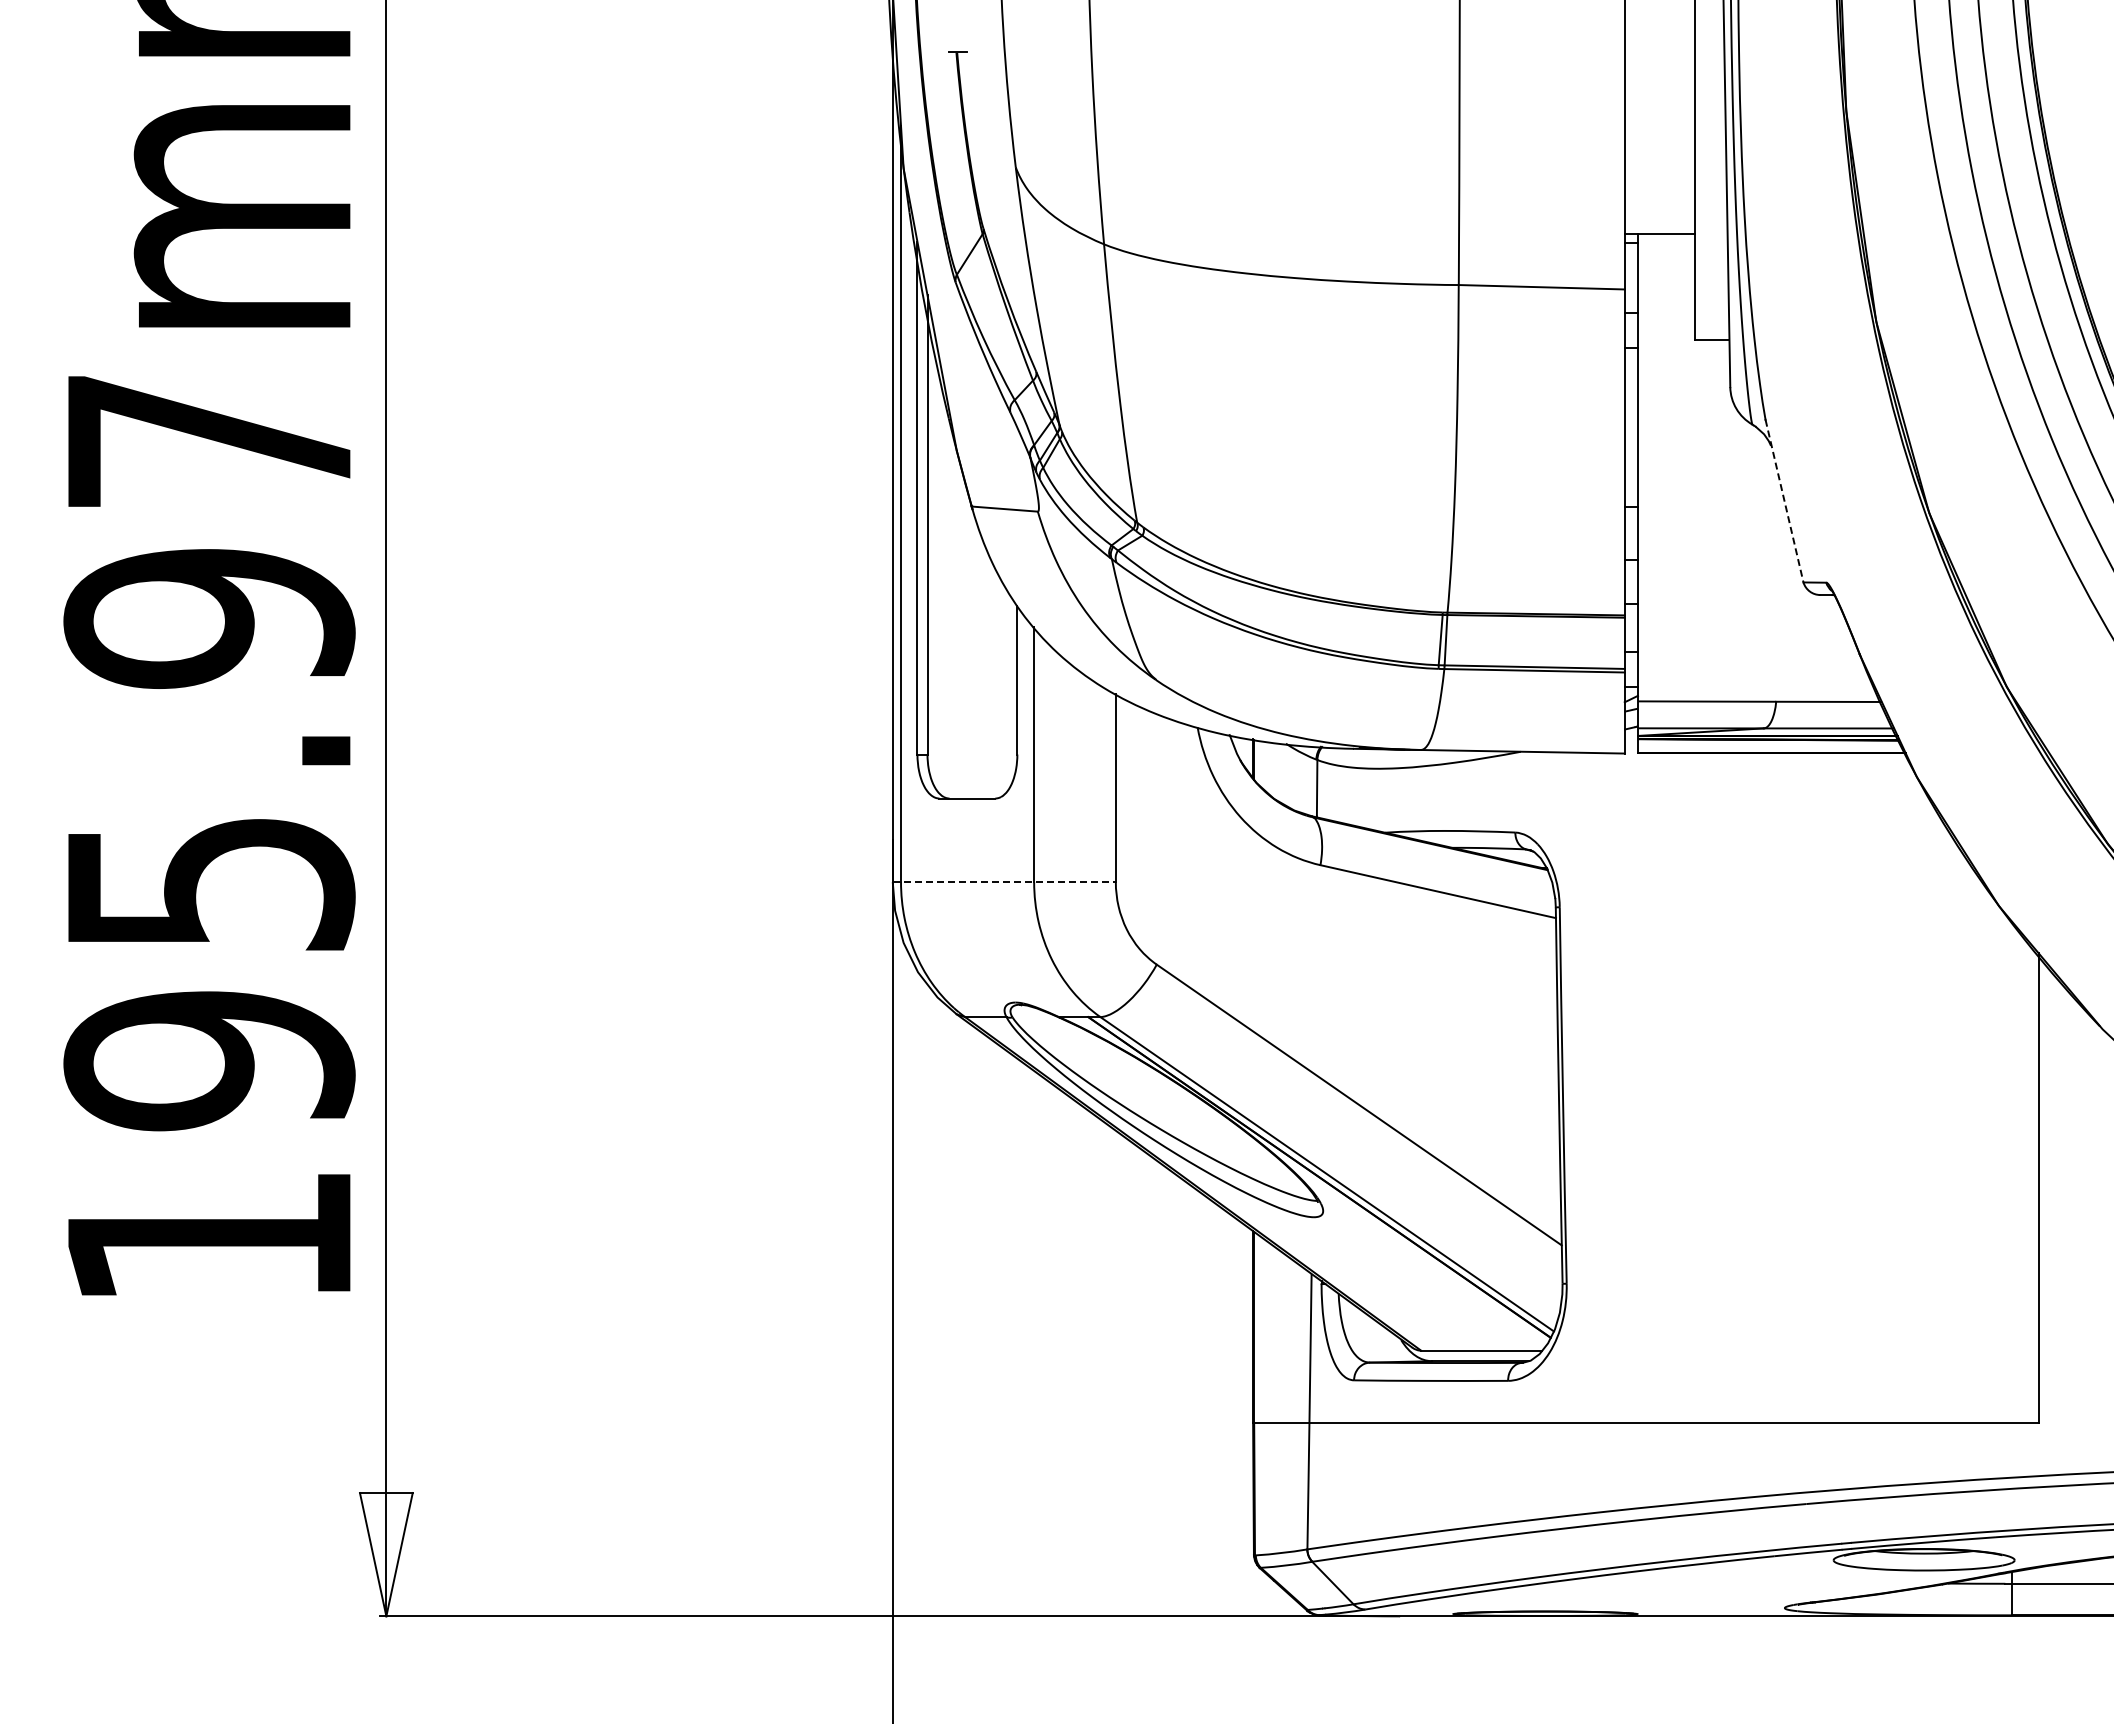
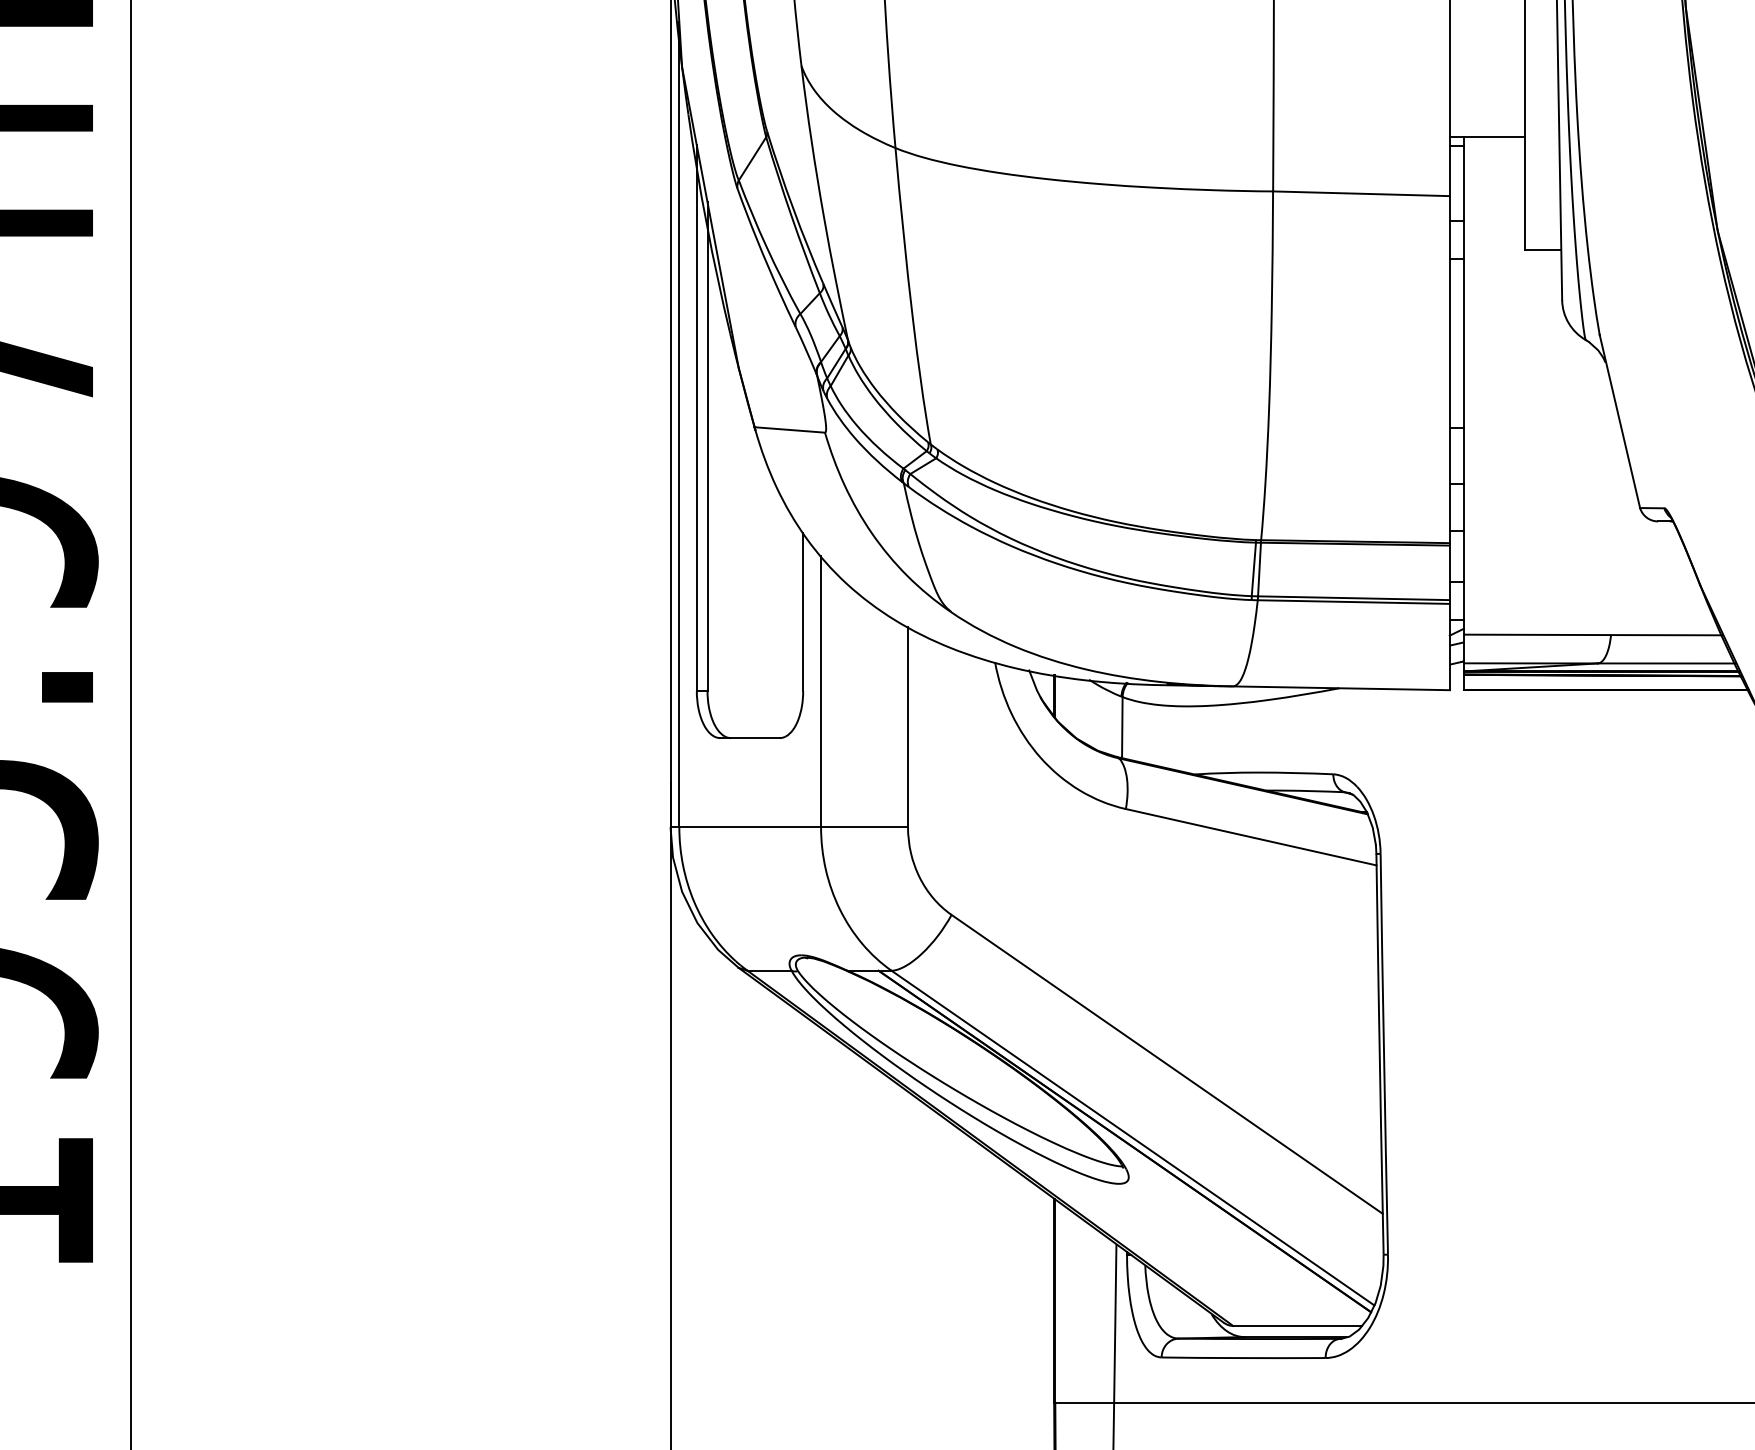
line: (1784, 501) -> (1619, 421), dashed -> solid
line: (1004, 882) -> (789, 827), dashed -> solid

